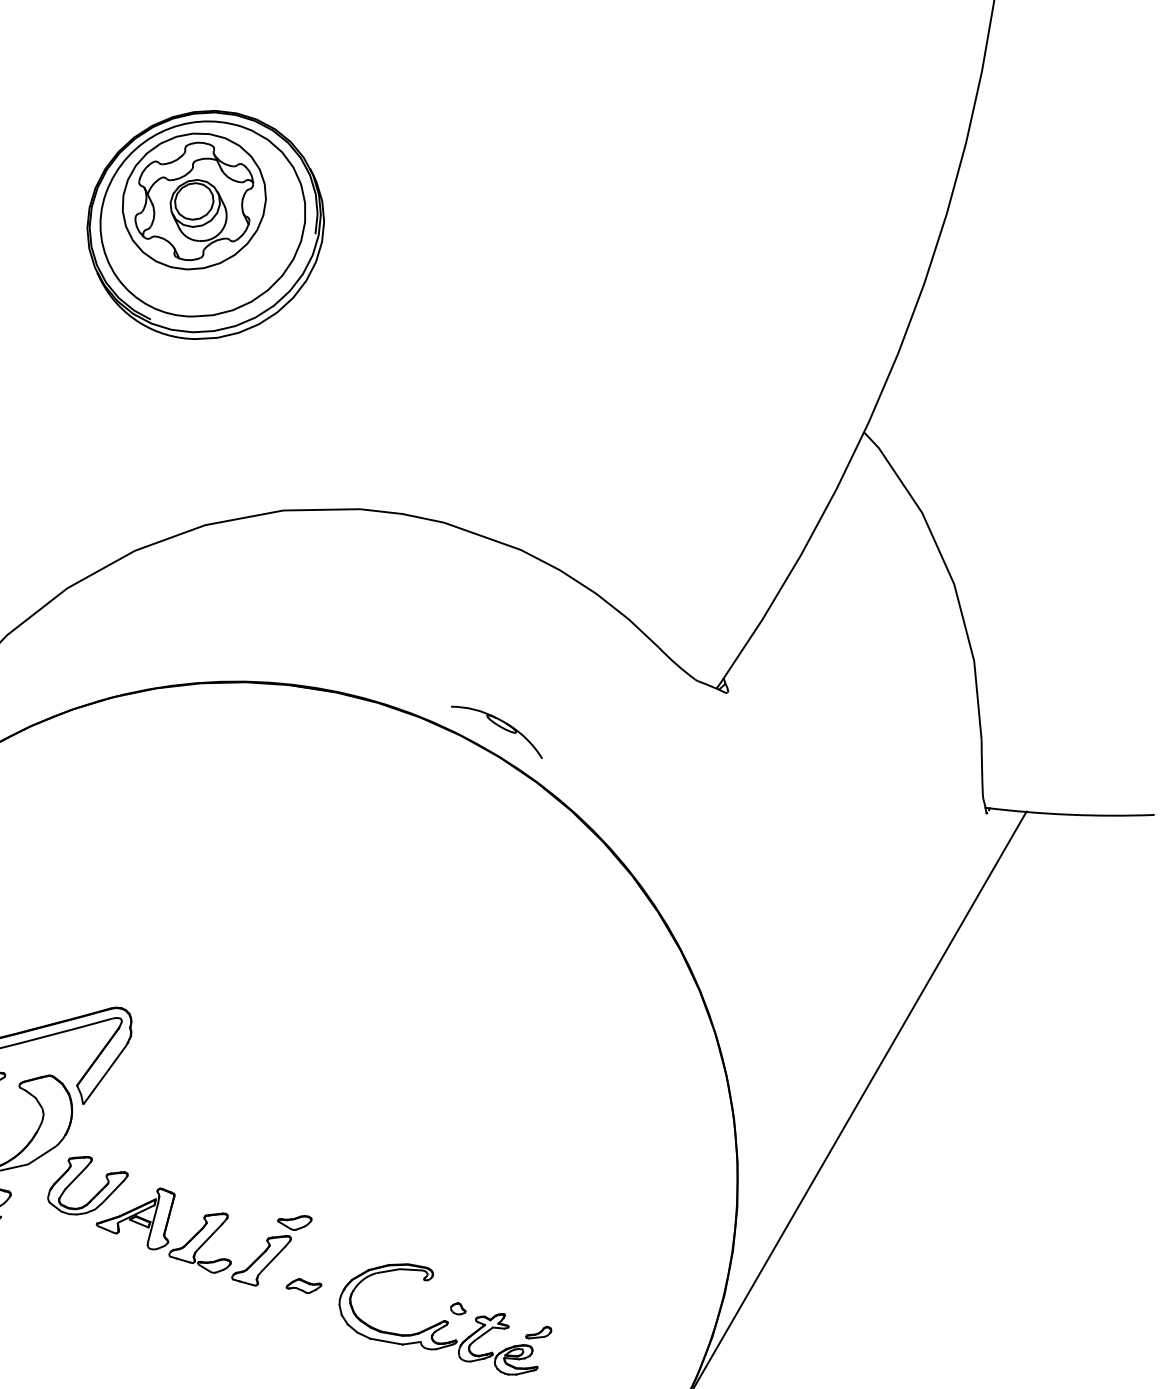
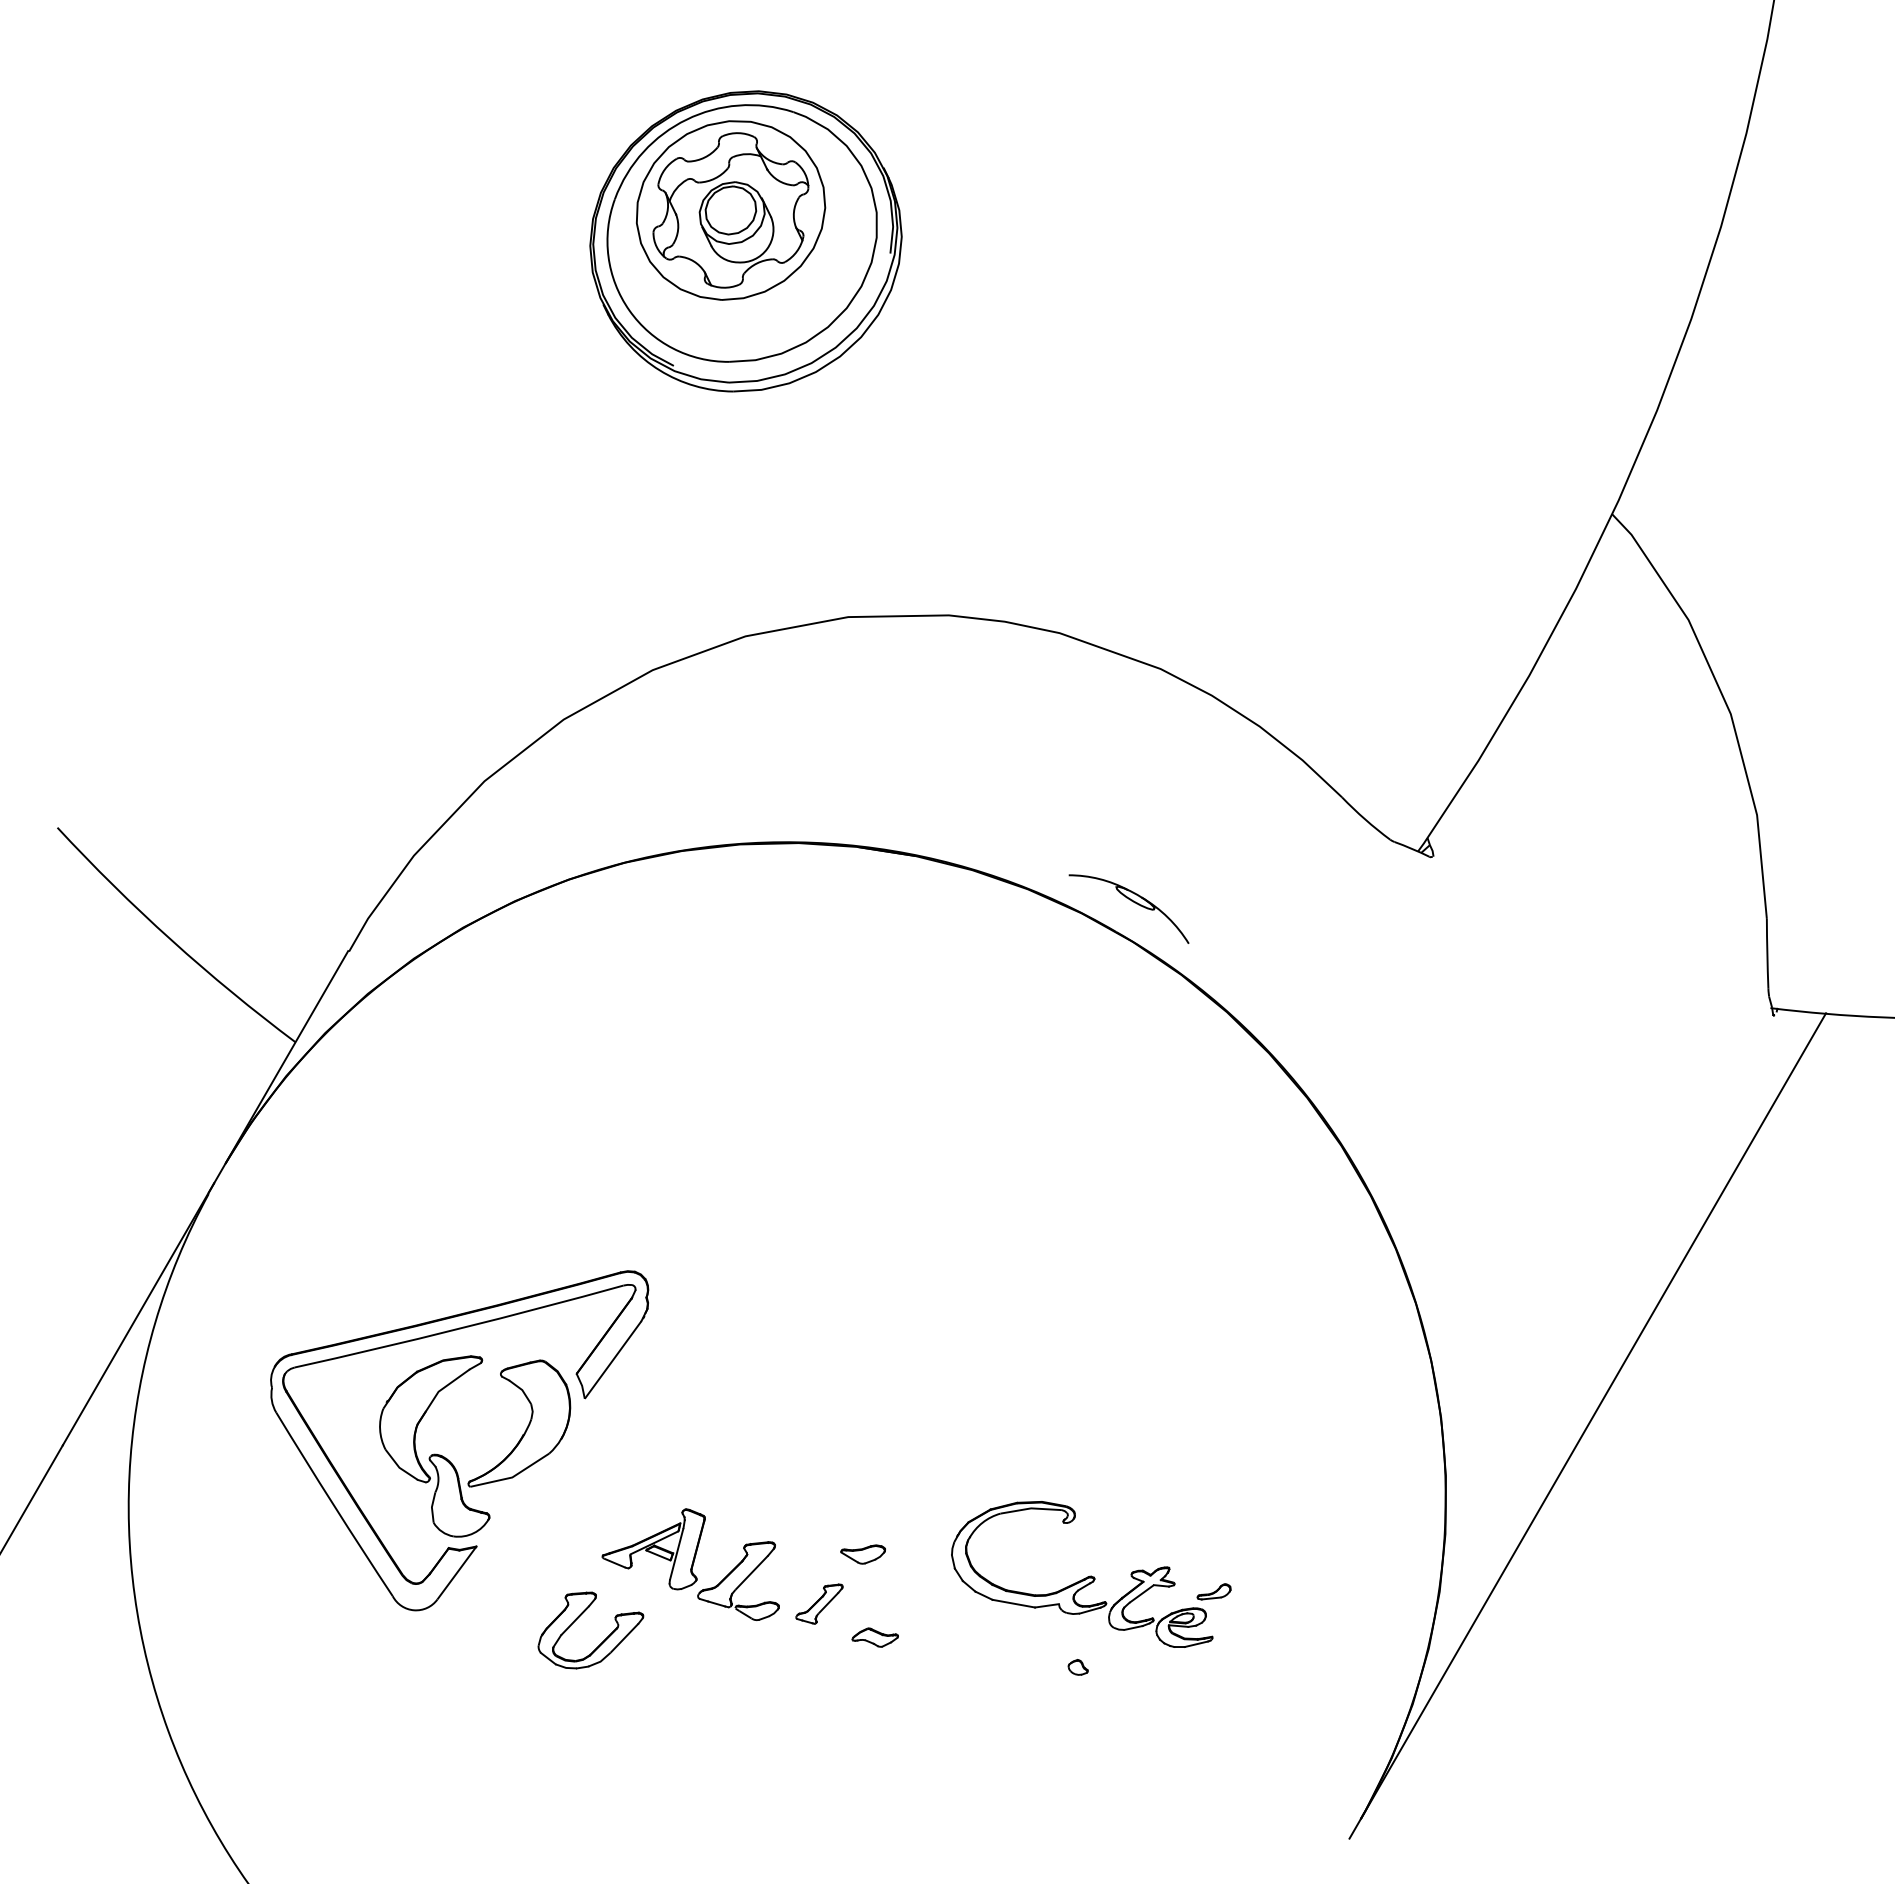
part: (96, 1194) -> (602, 1641), moved
part: (261, 1260) -> (819, 1603), size x0.6
part: (445, 1319) -> (1091, 1574), moved

